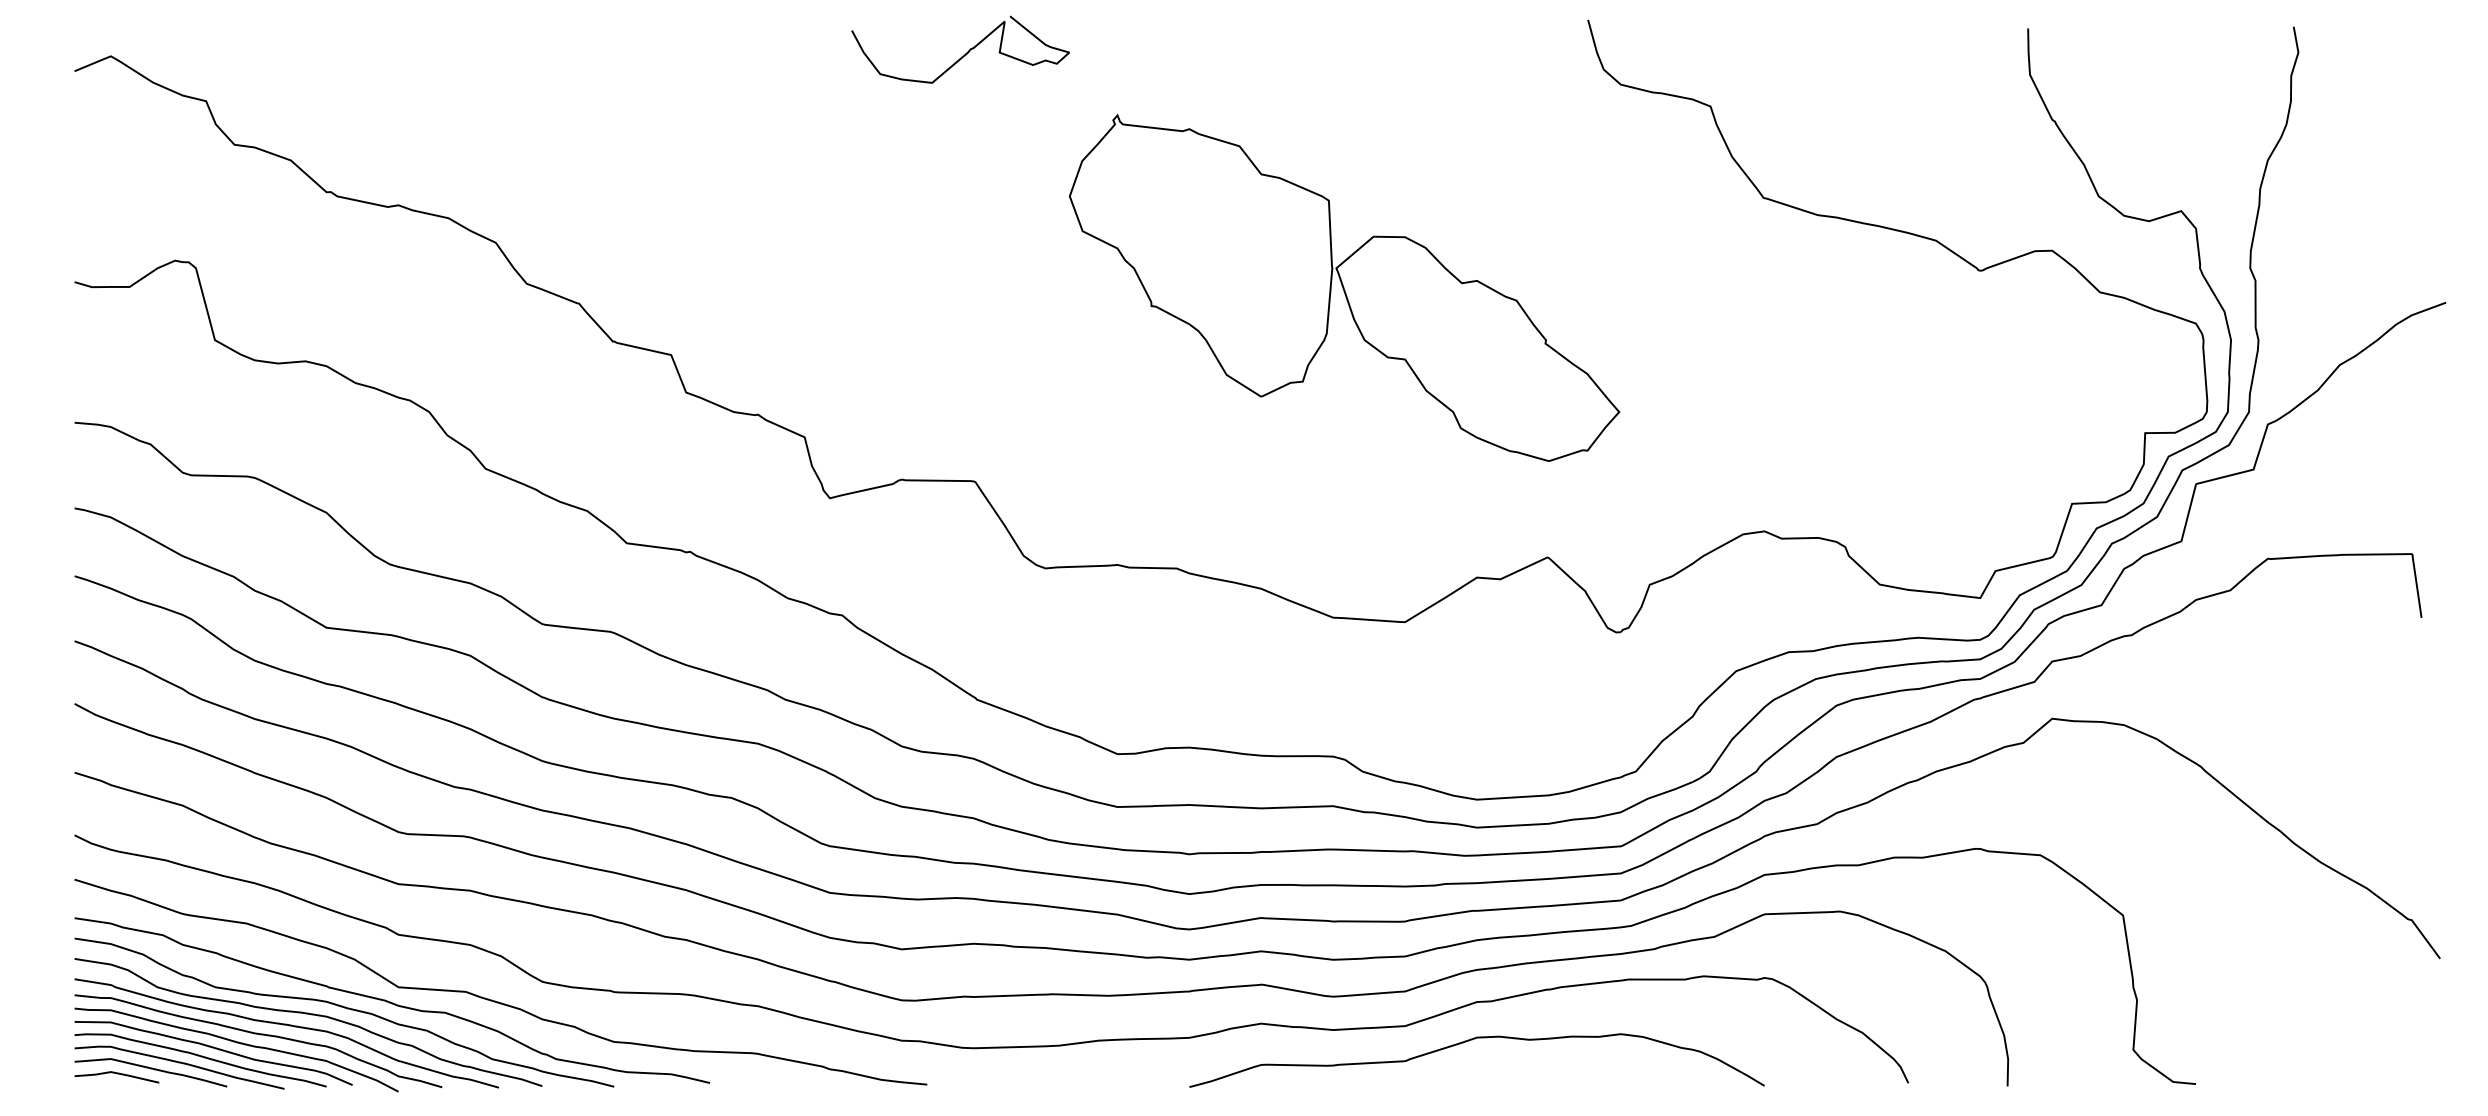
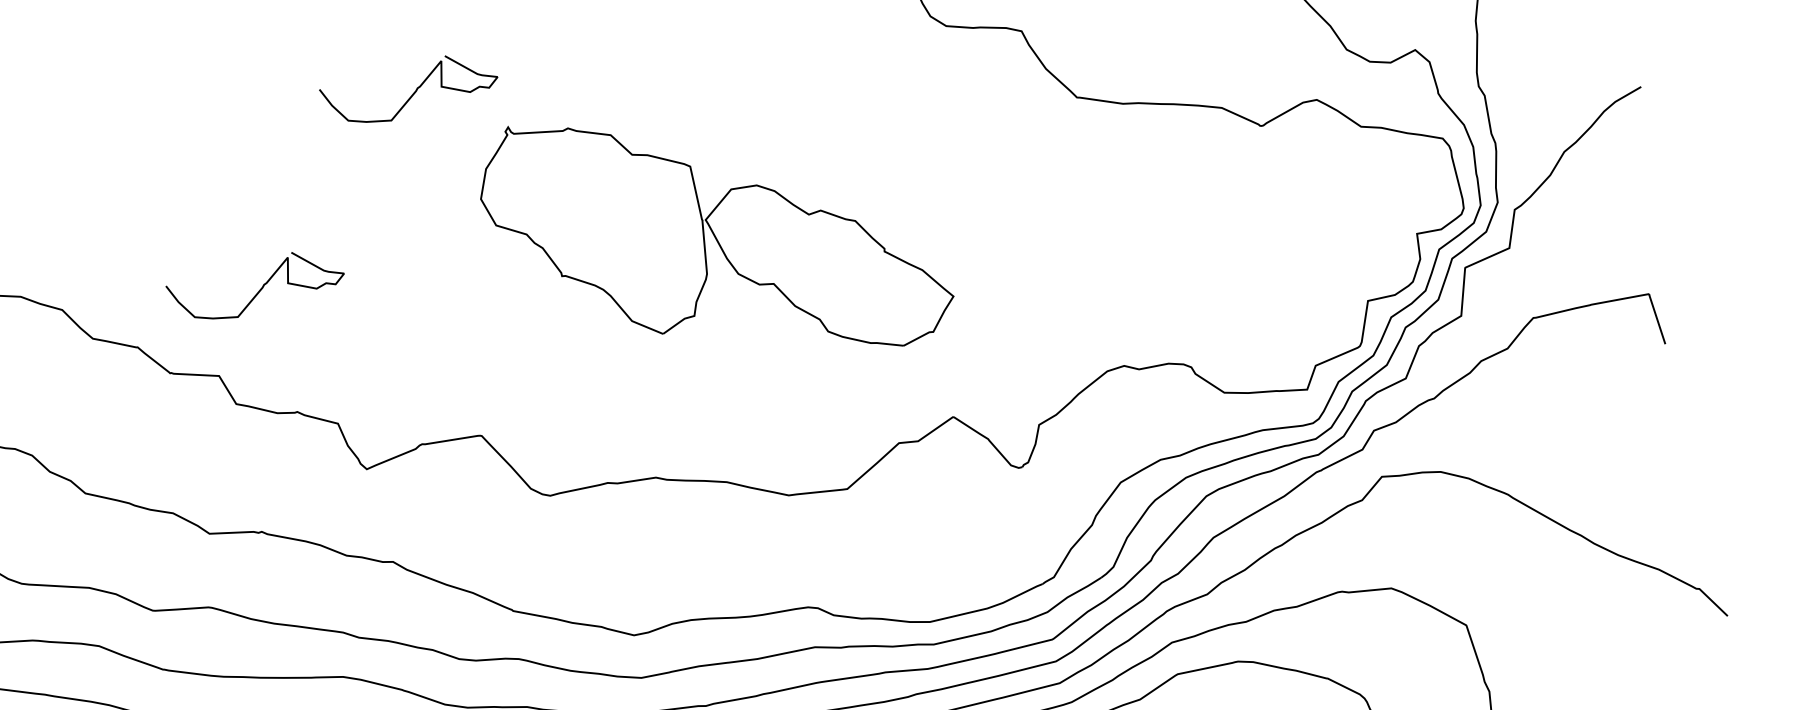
curve: (739, 258) -> (260, 288), added
part: (1344, 287) -> (714, 234), moved

